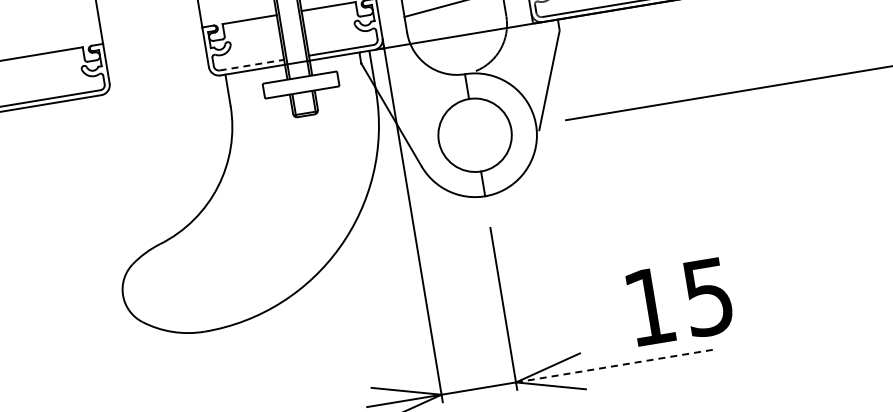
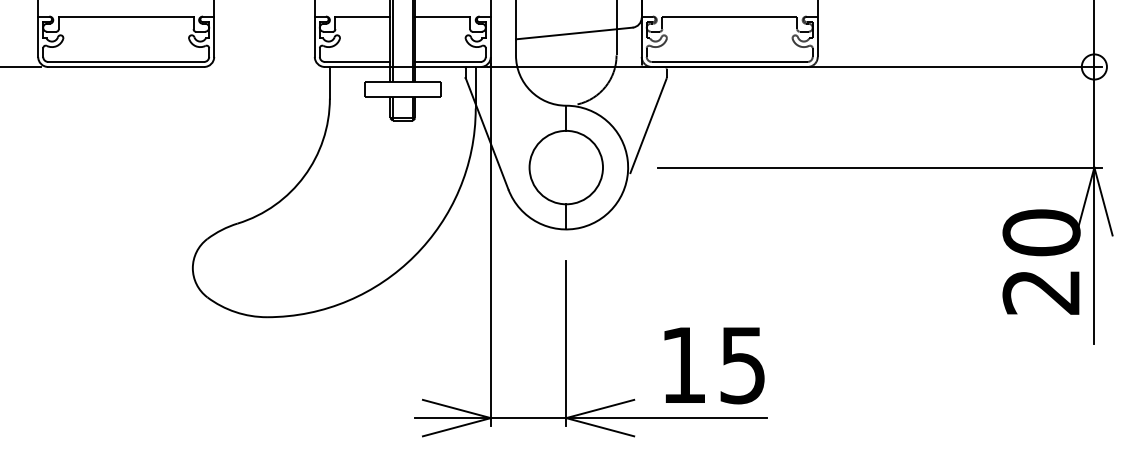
line: (251, 64) -> (357, 61), dashed -> solid
text: (680, 301) -> (714, 365), moved
line: (614, 366) -> (666, 418), dashed -> solid

